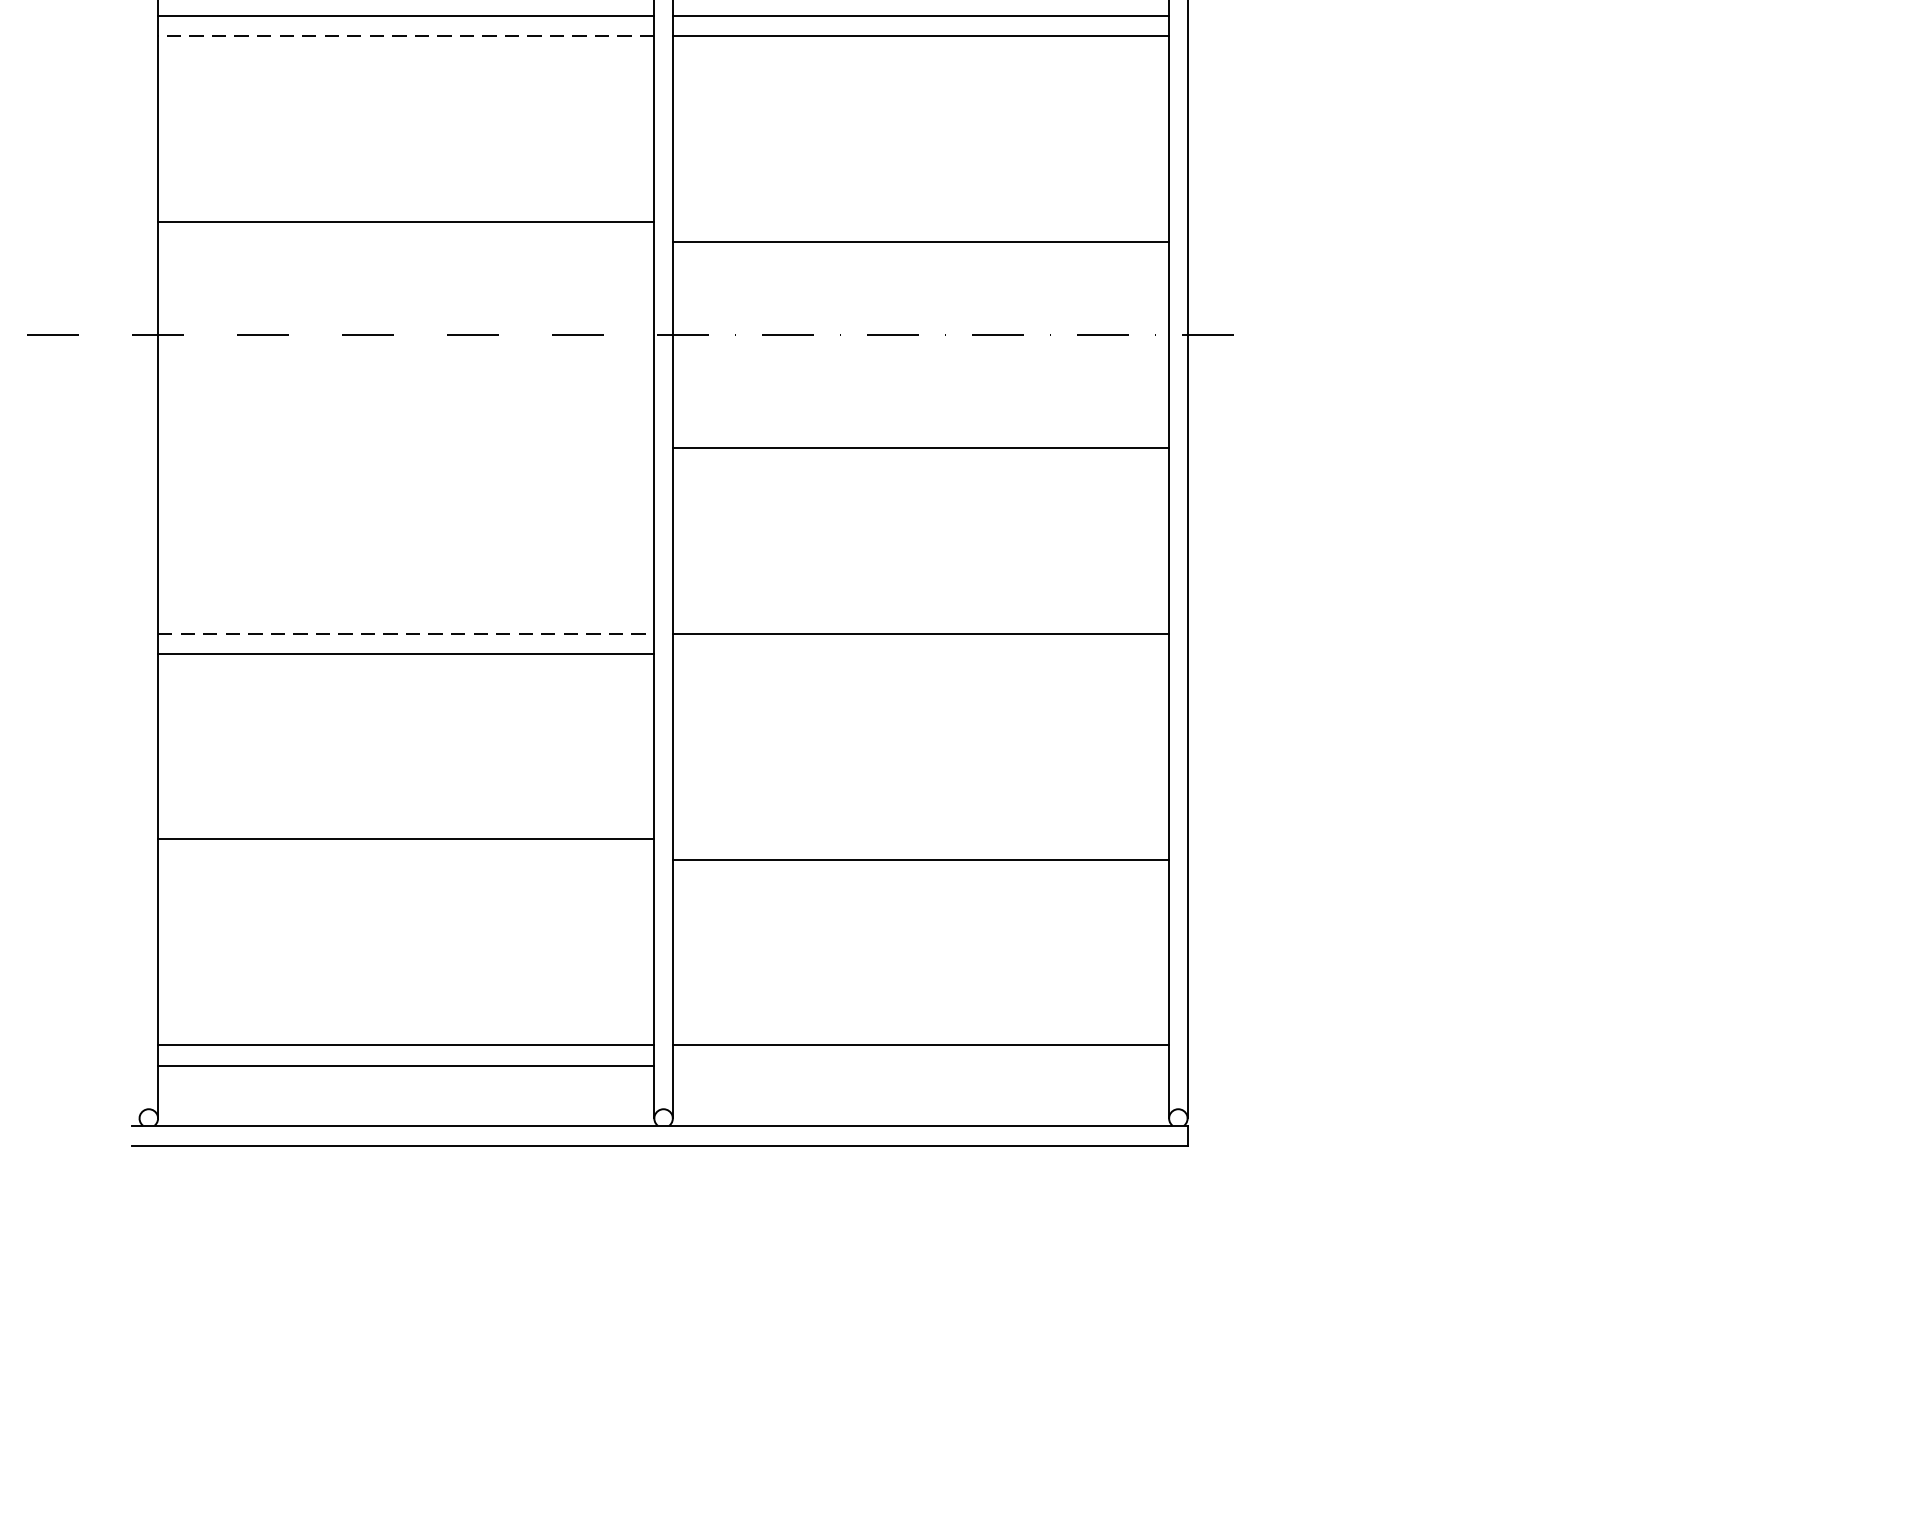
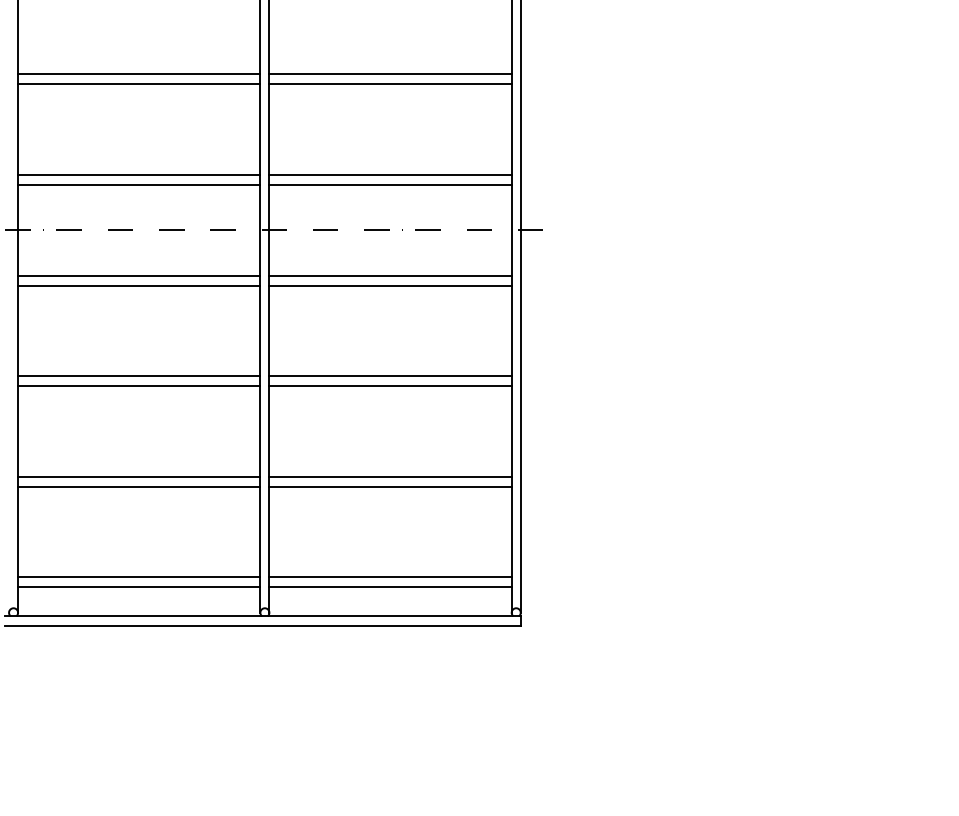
line: (404, 36) -> (138, 84), dashed -> solid
line: (920, 220) -> (390, 174), added
line: (406, 243) -> (139, 185), added
line: (406, 427) -> (139, 275), added
line: (920, 427) -> (390, 275), added
line: (406, 448) -> (139, 285), added
line: (406, 634) -> (139, 376), dashed -> solid
line: (920, 654) -> (390, 386), added
line: (920, 839) -> (390, 476), added
line: (406, 859) -> (139, 486), added
line: (920, 1066) -> (390, 587), added

